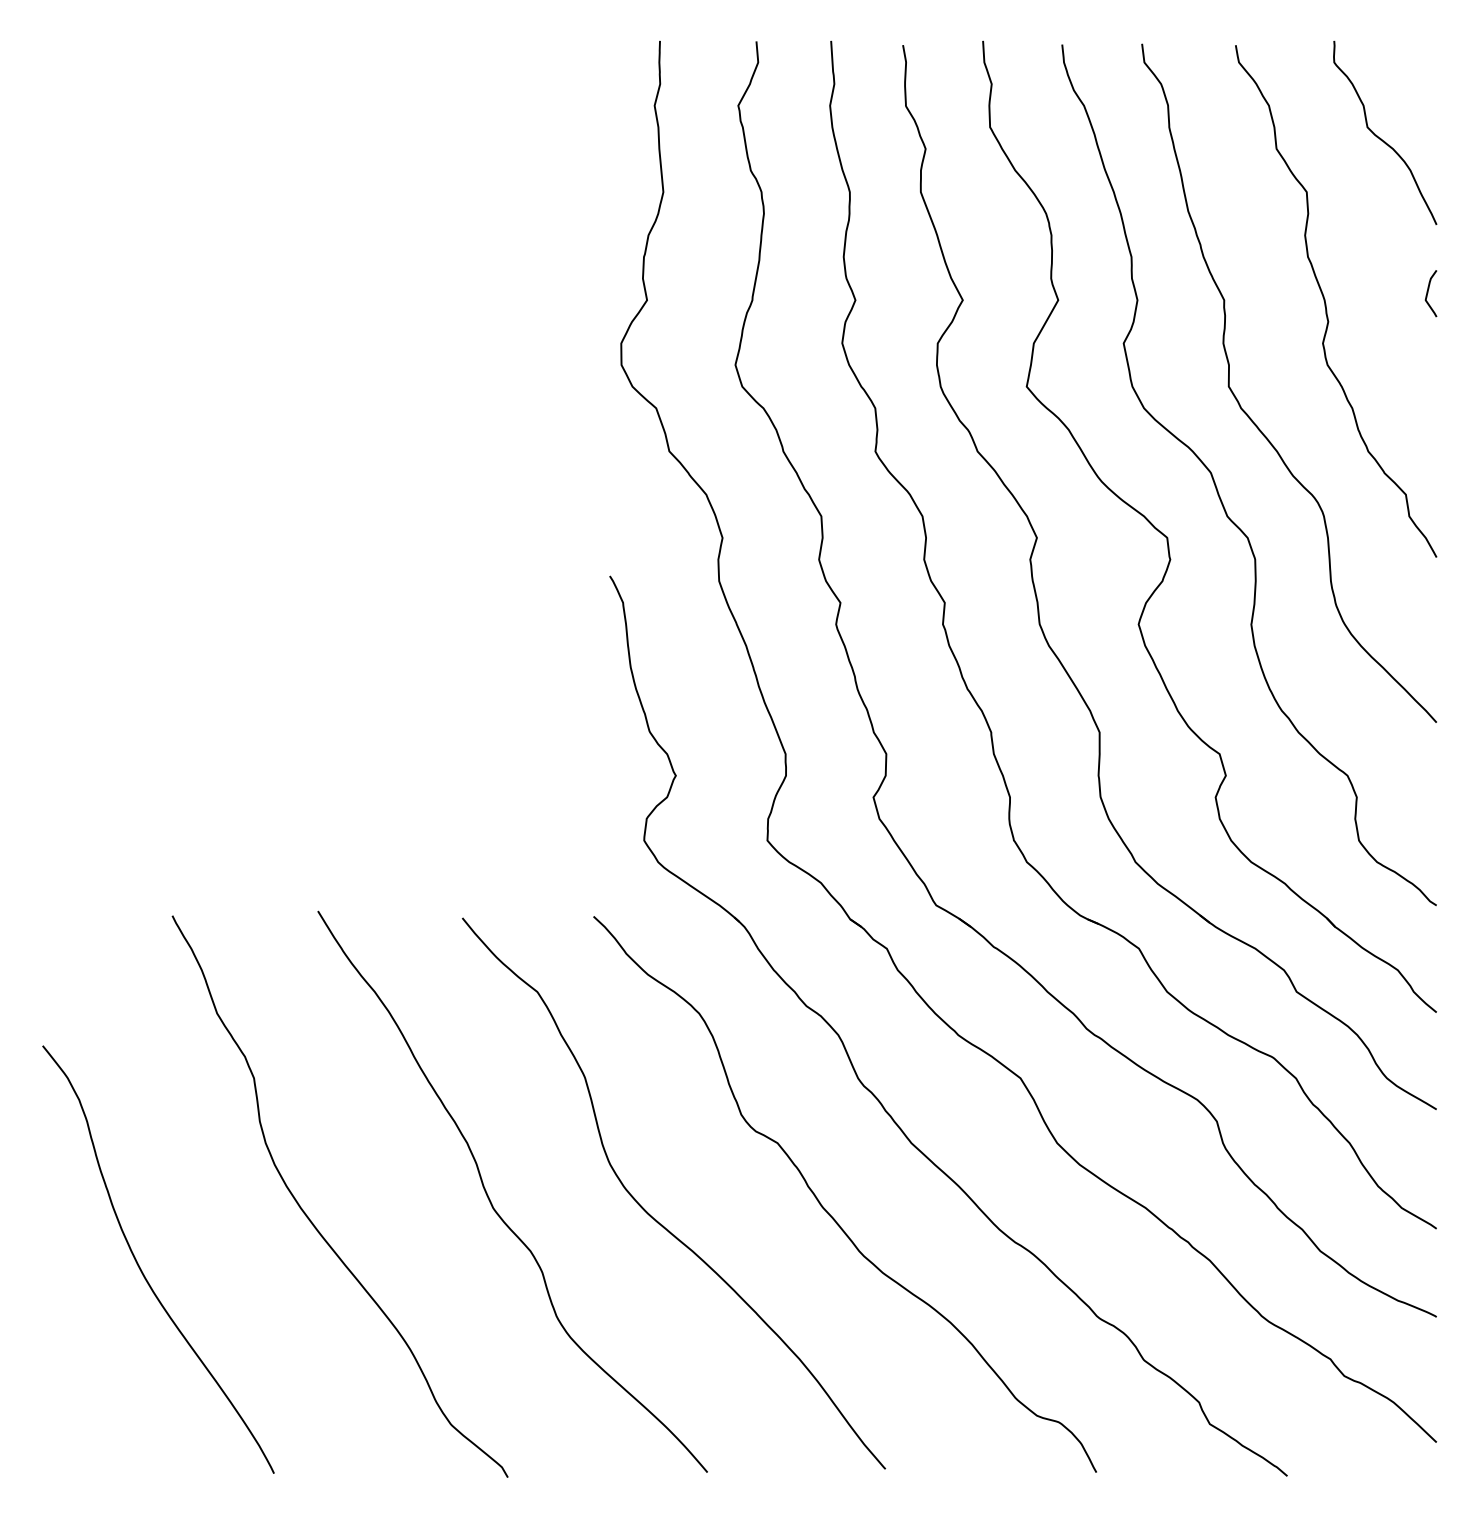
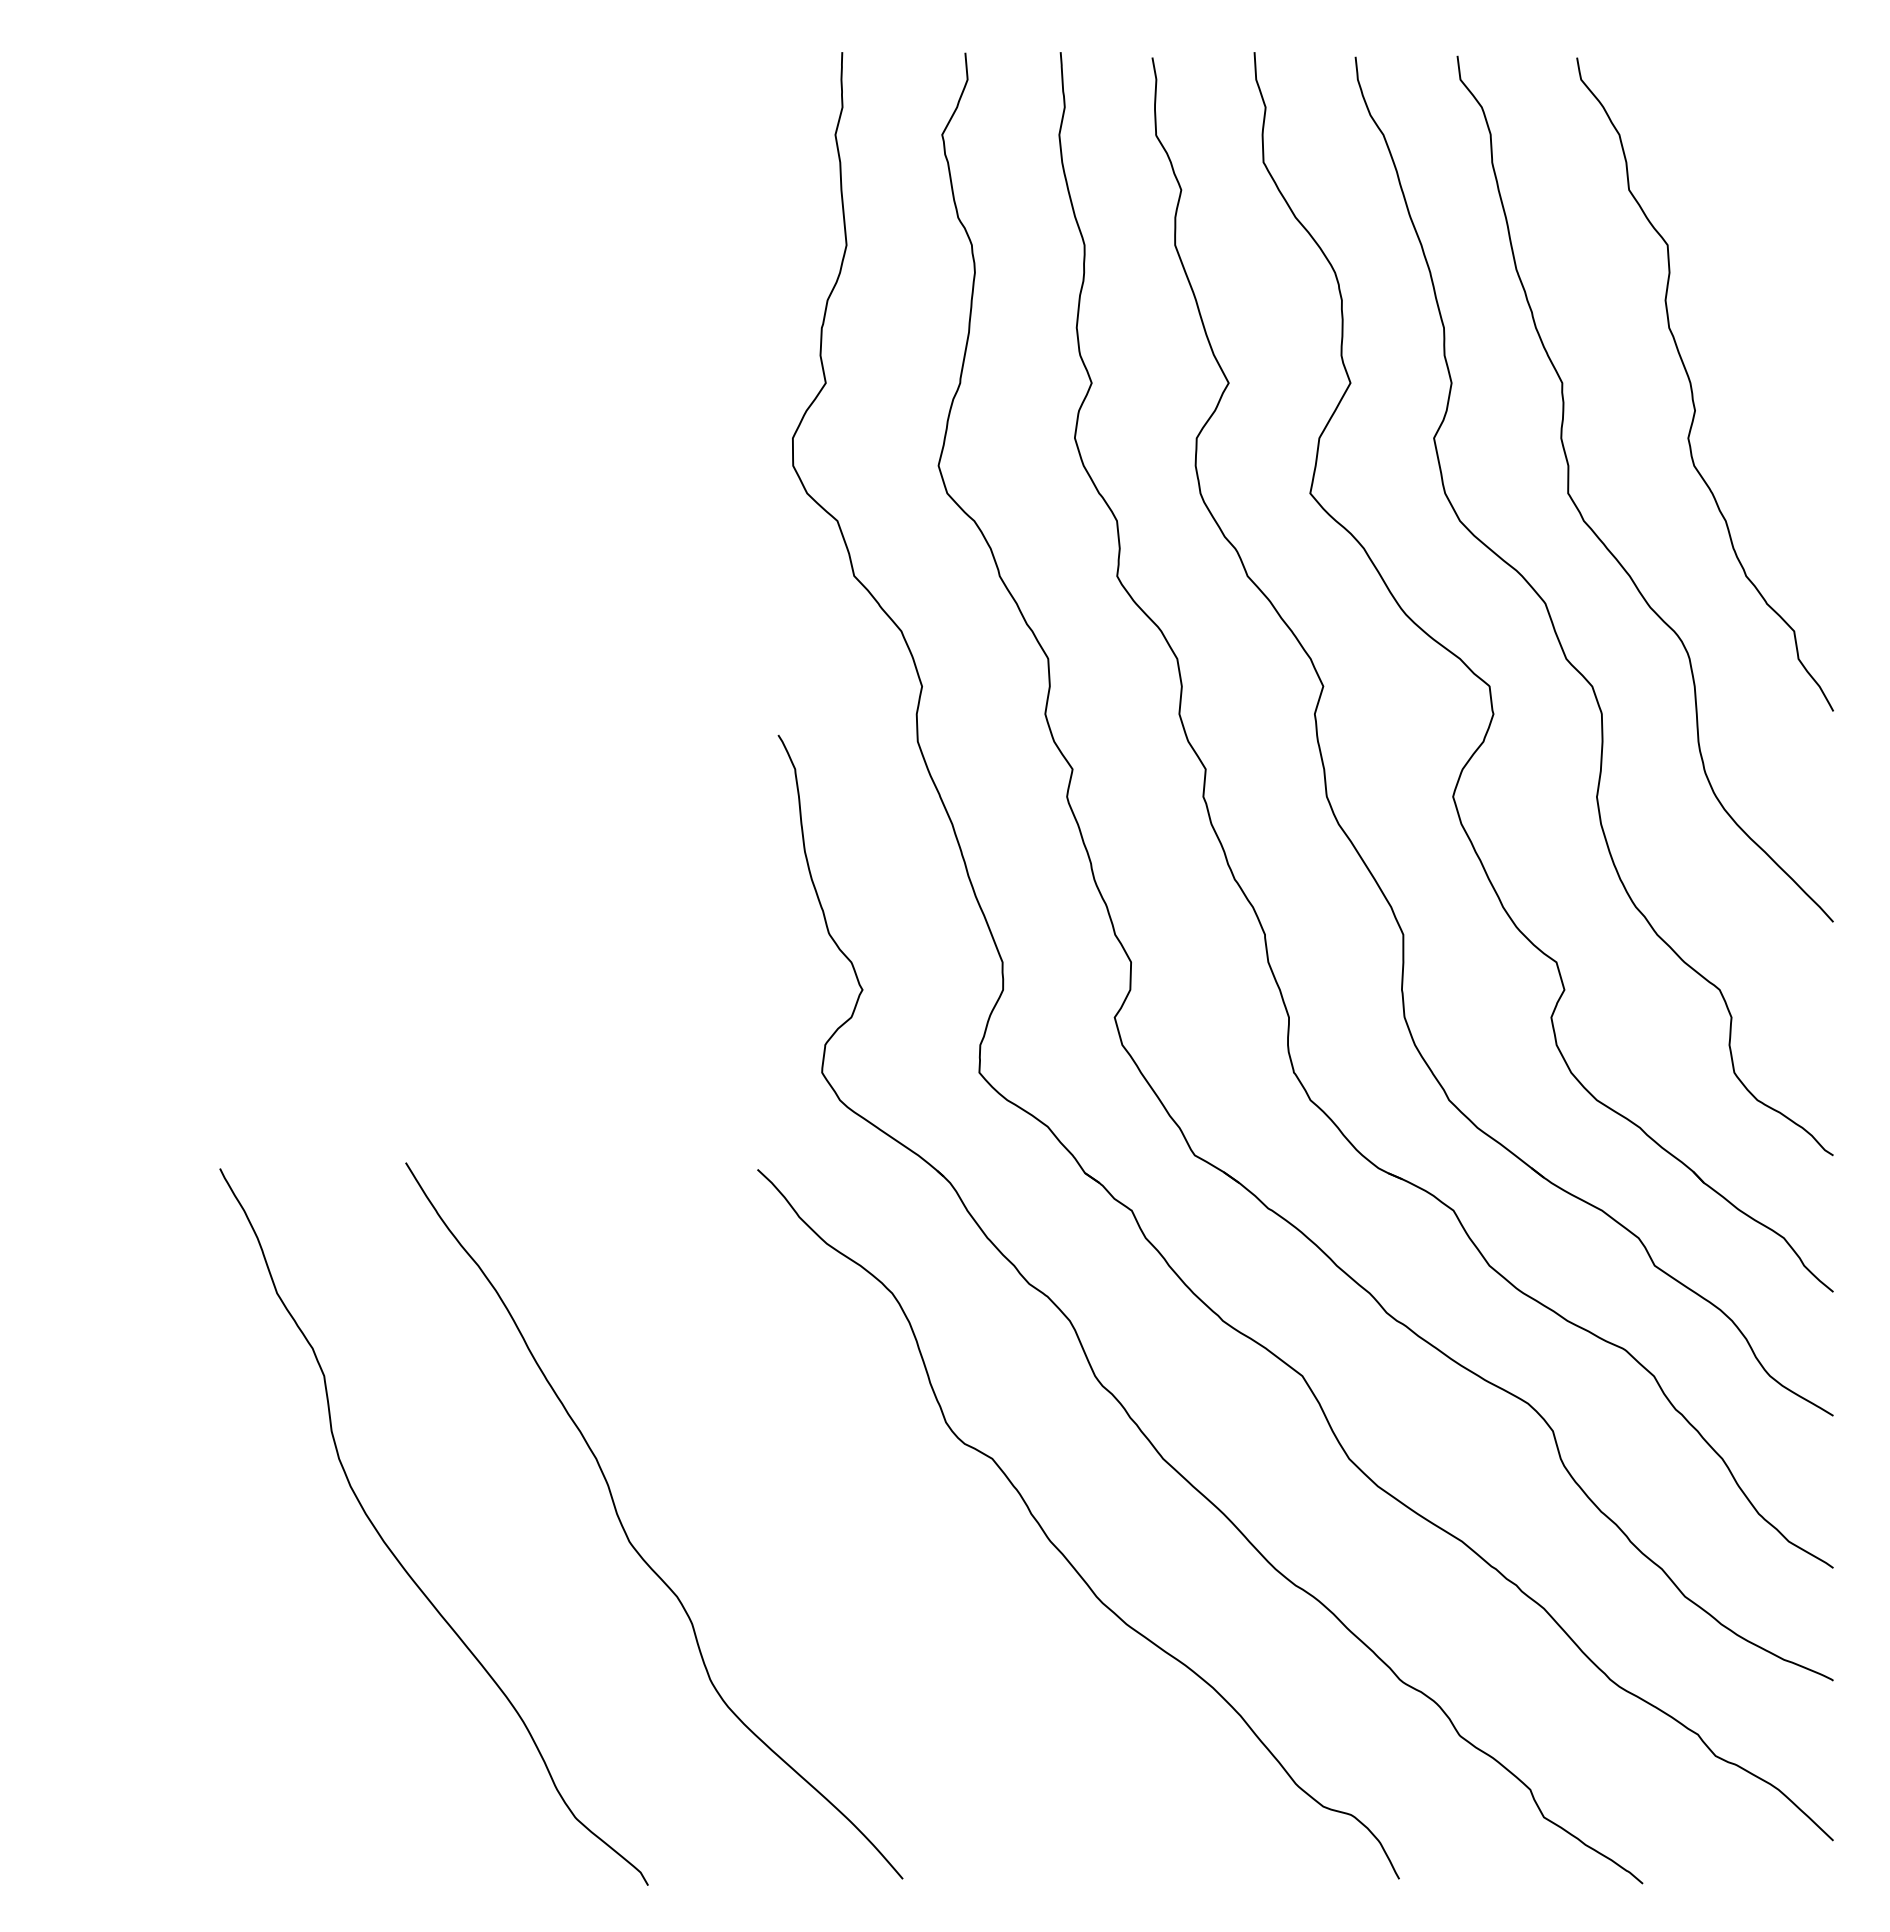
curve: (1381, 138) -> (1762, 176), removed
curve: (1428, 293) -> (1822, 374), removed
curve: (655, 1218) -> (836, 1555), removed
curve: (141, 1269) -> (180, 1619), removed

